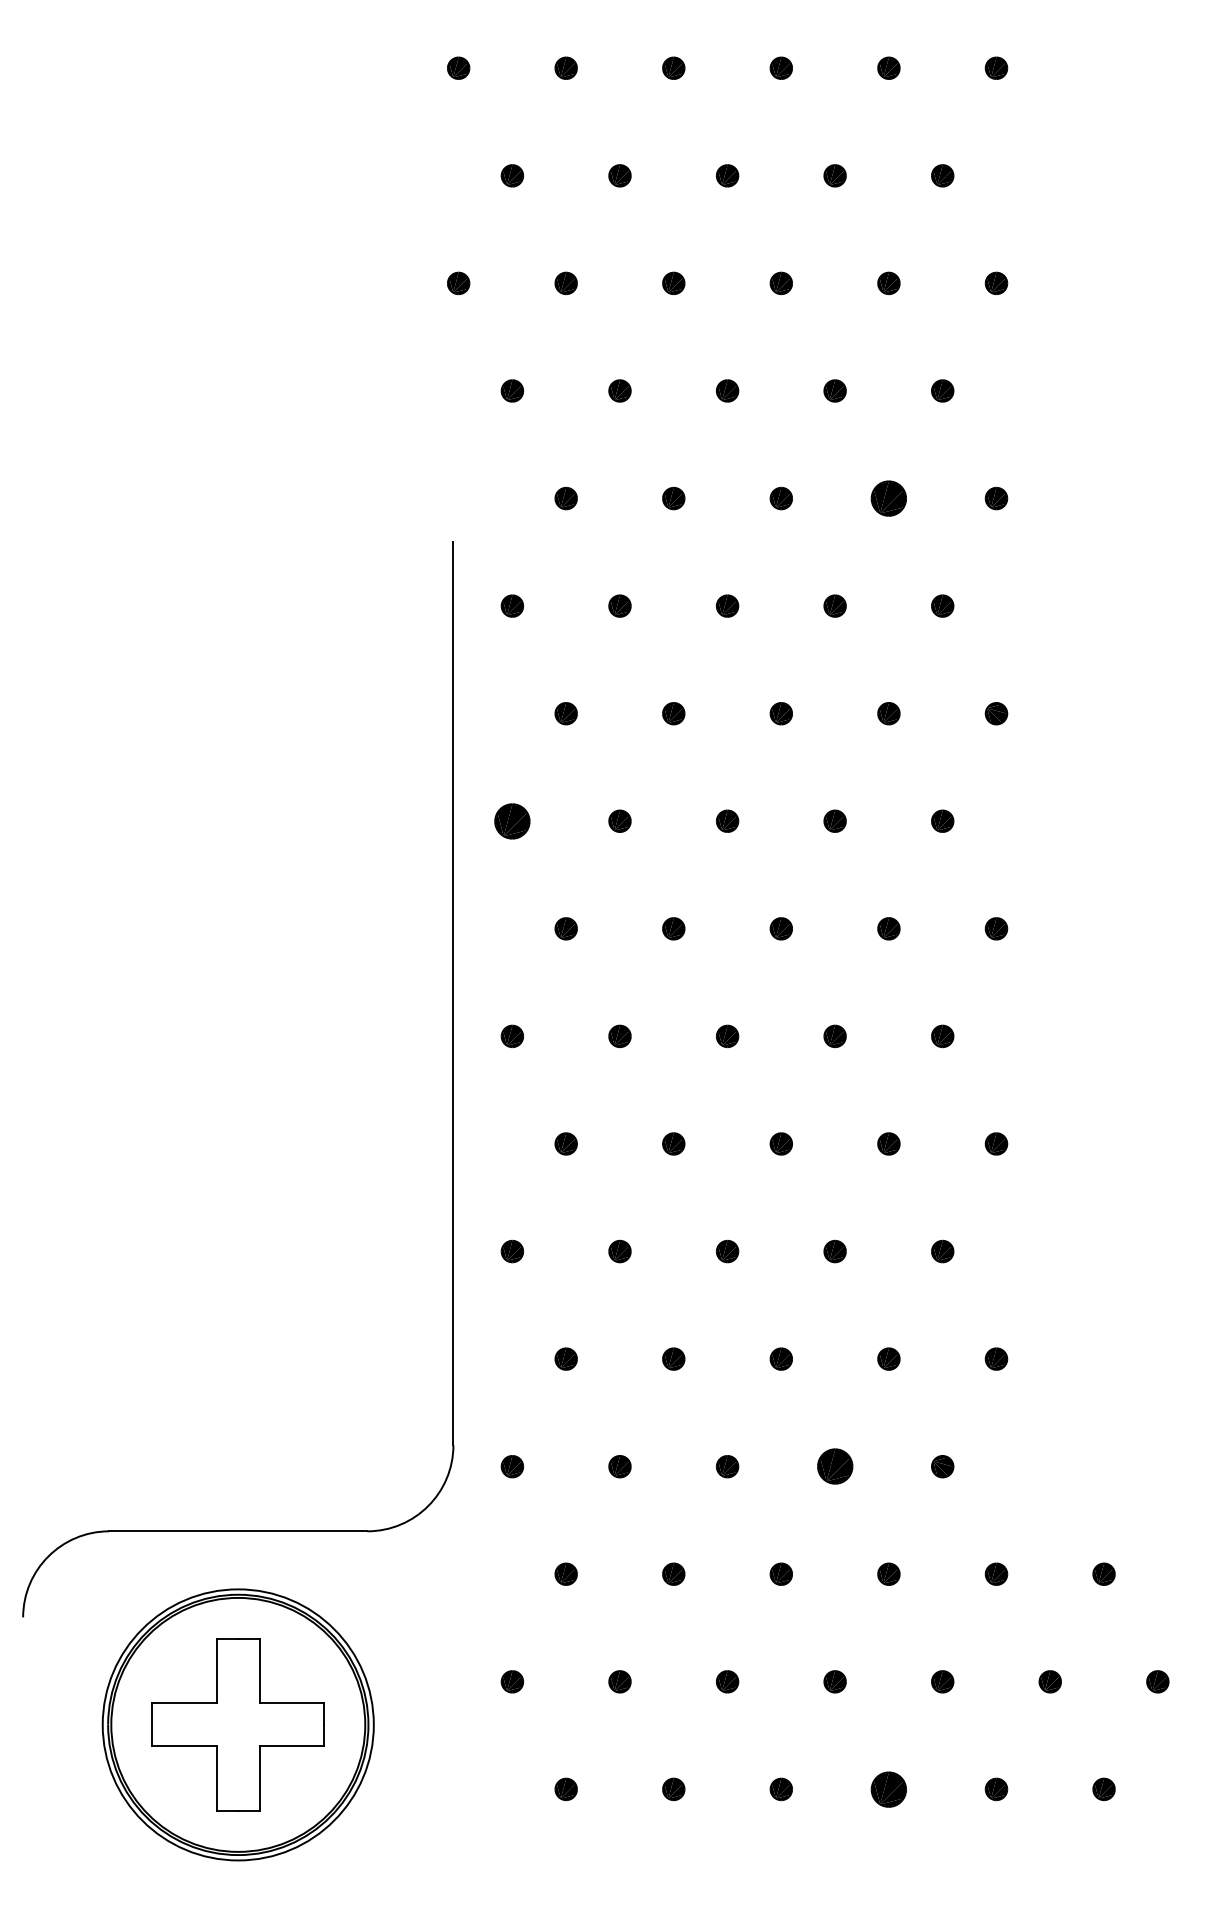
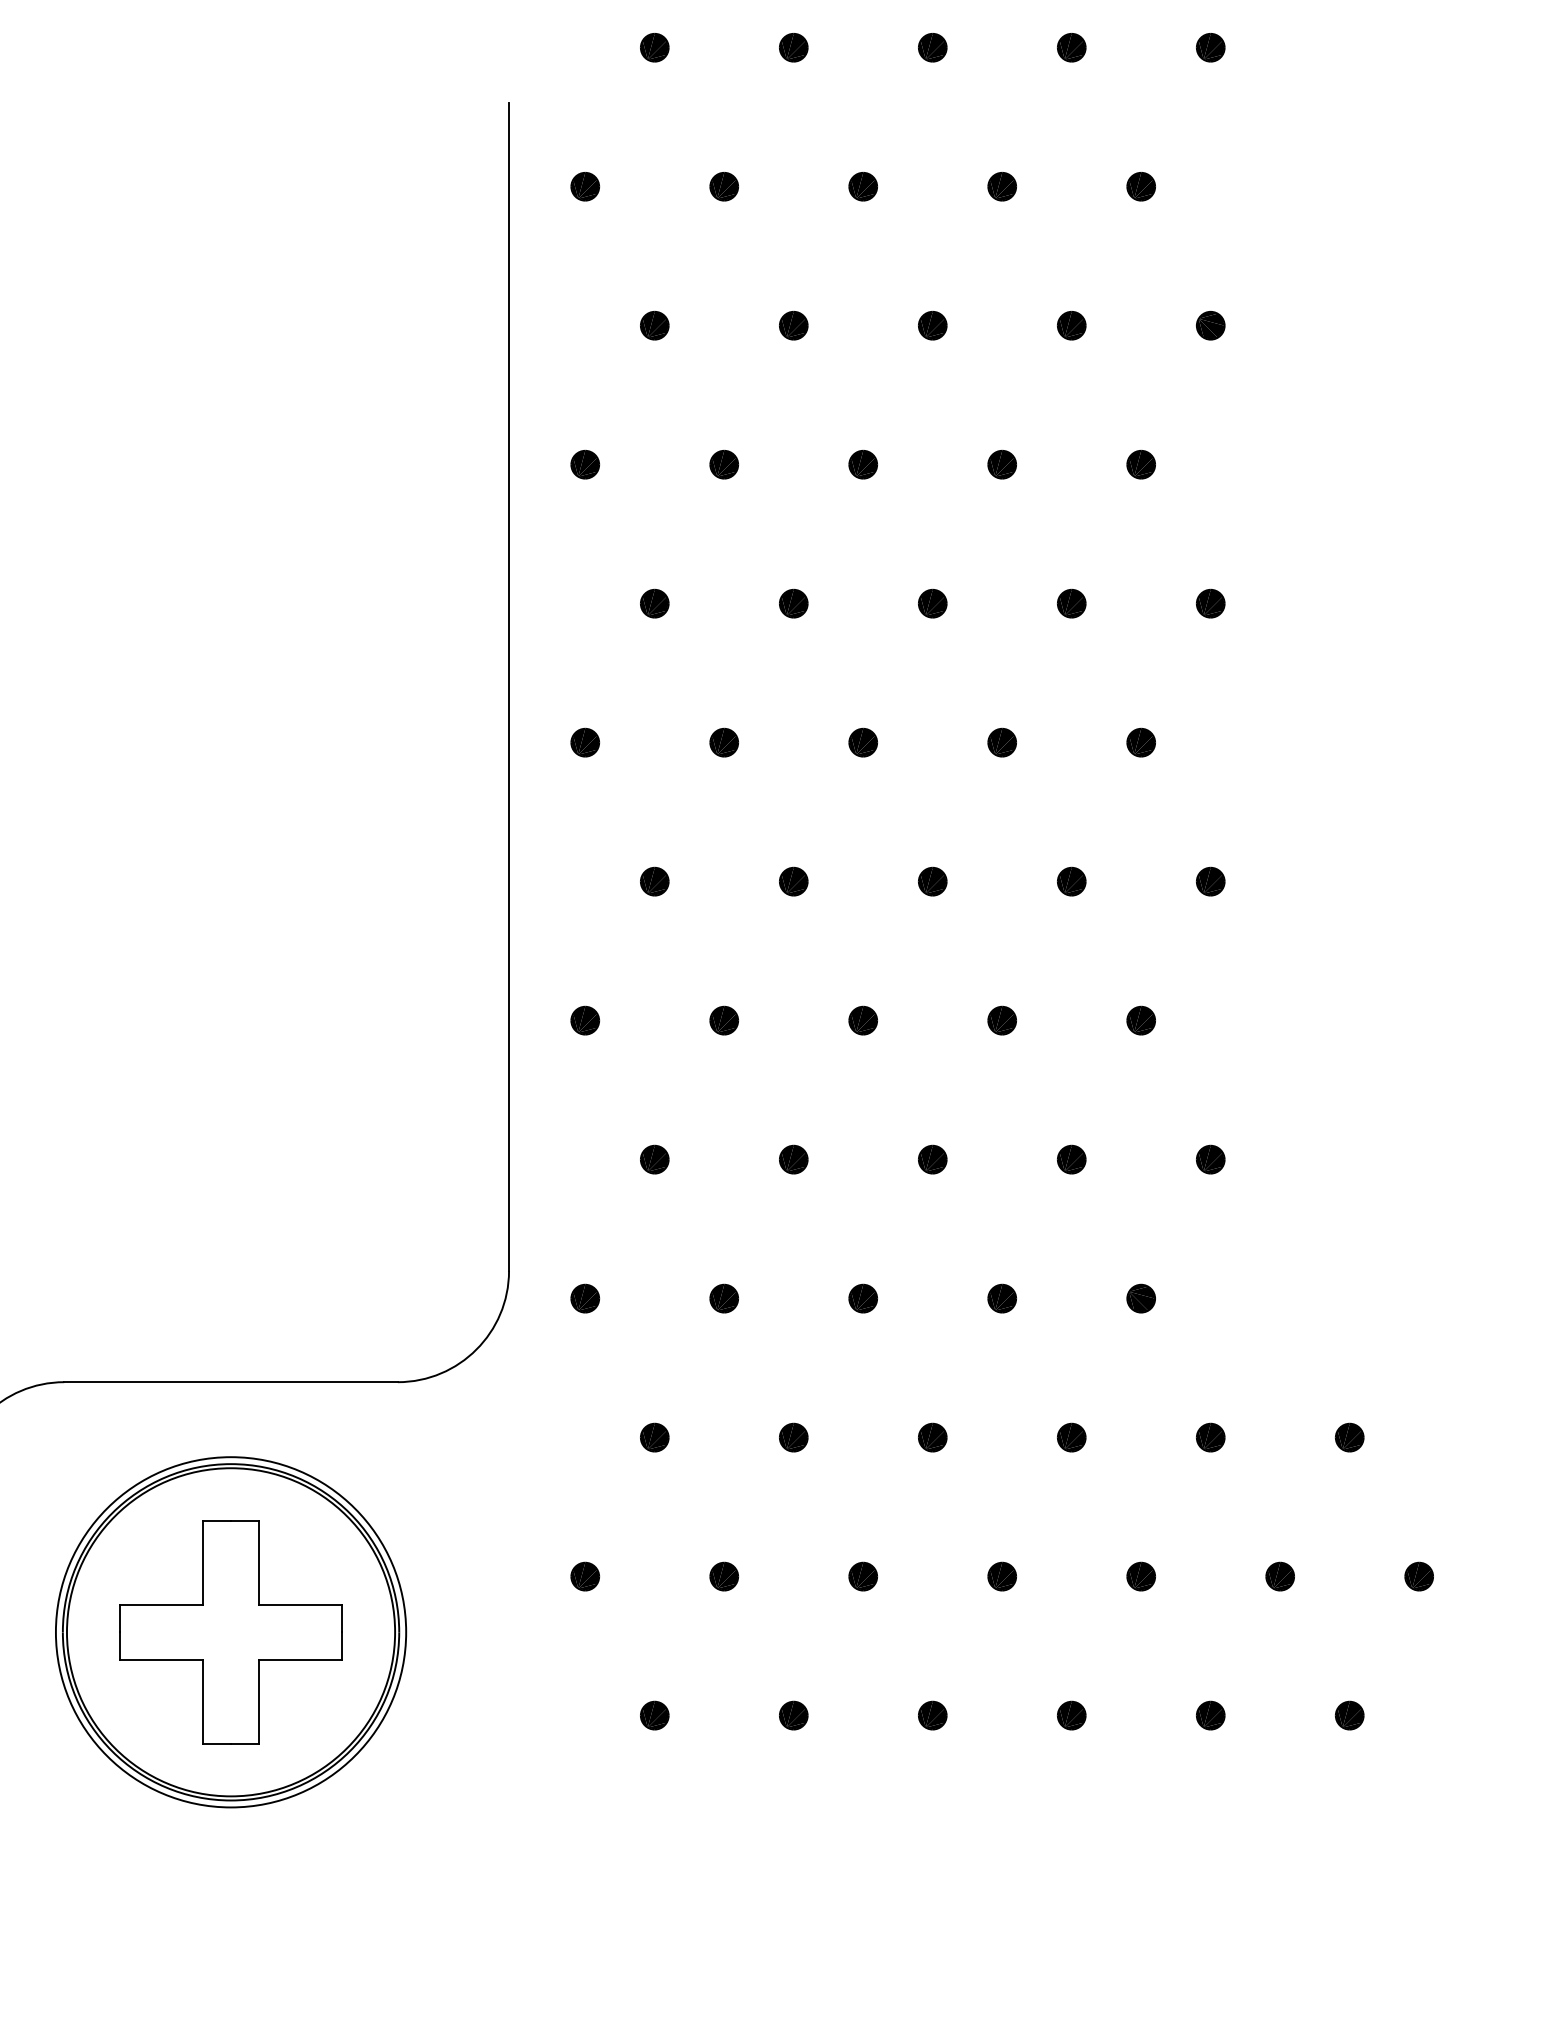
part: (888, 498) -> (1071, 47), size x0.62
part: (512, 820) -> (585, 463), size x0.62
part: (834, 1466) -> (1001, 1298), size x0.62
part: (888, 1788) -> (1071, 1714), size x0.62

